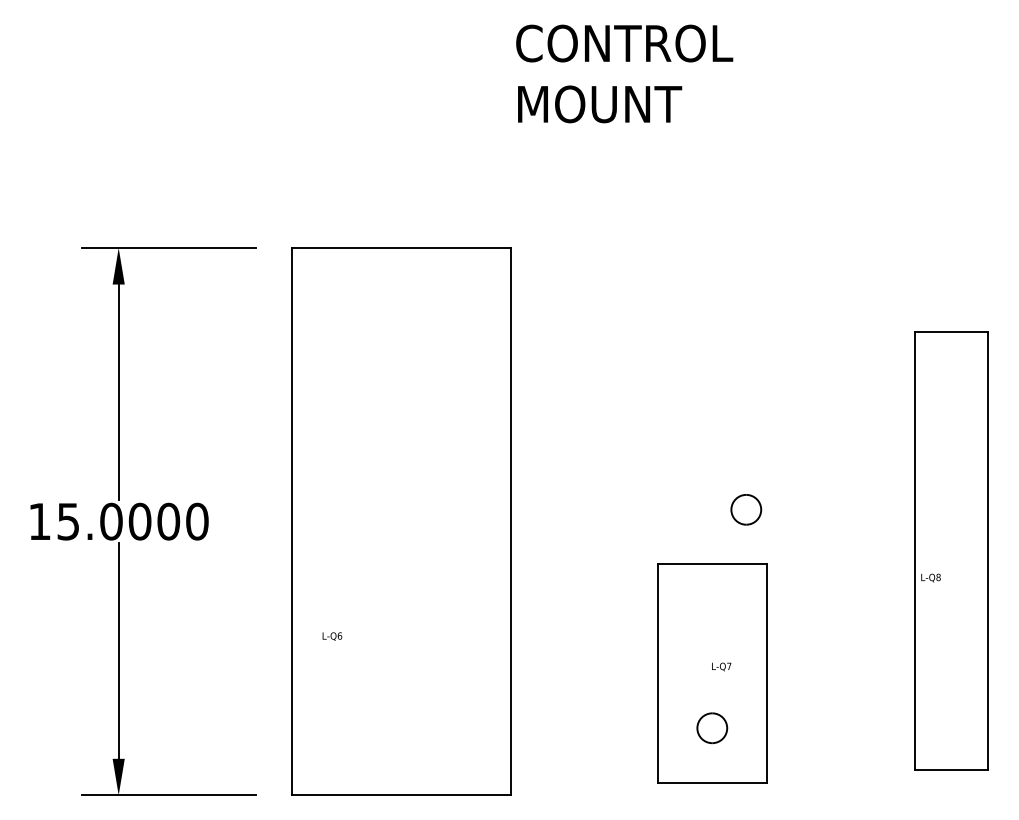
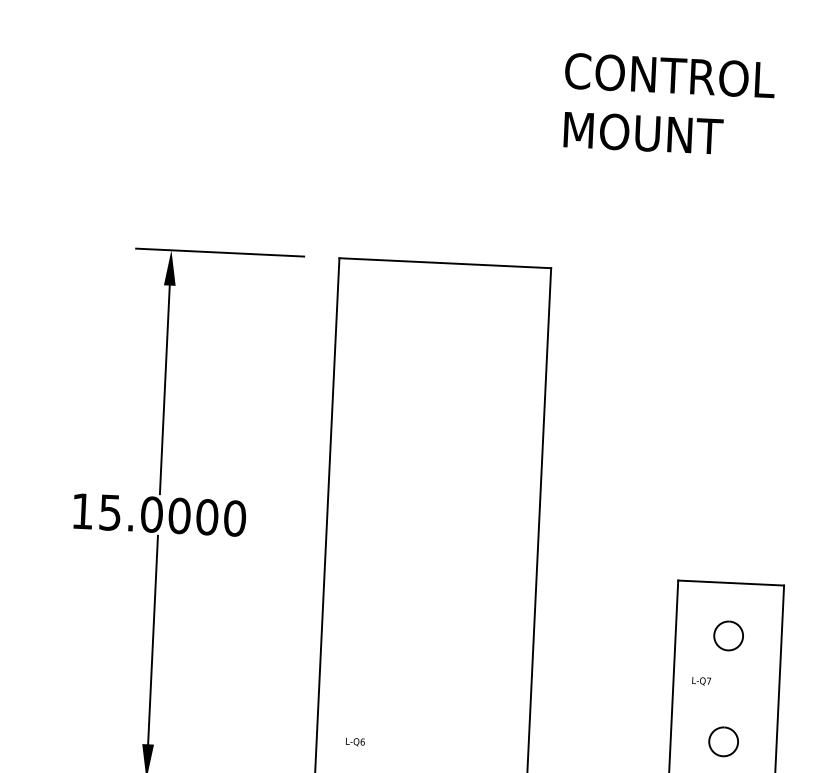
part: (746, 509) -> (728, 635), moved
text: (332, 636) -> (355, 742), moved
text: (721, 666) -> (701, 680), moved

